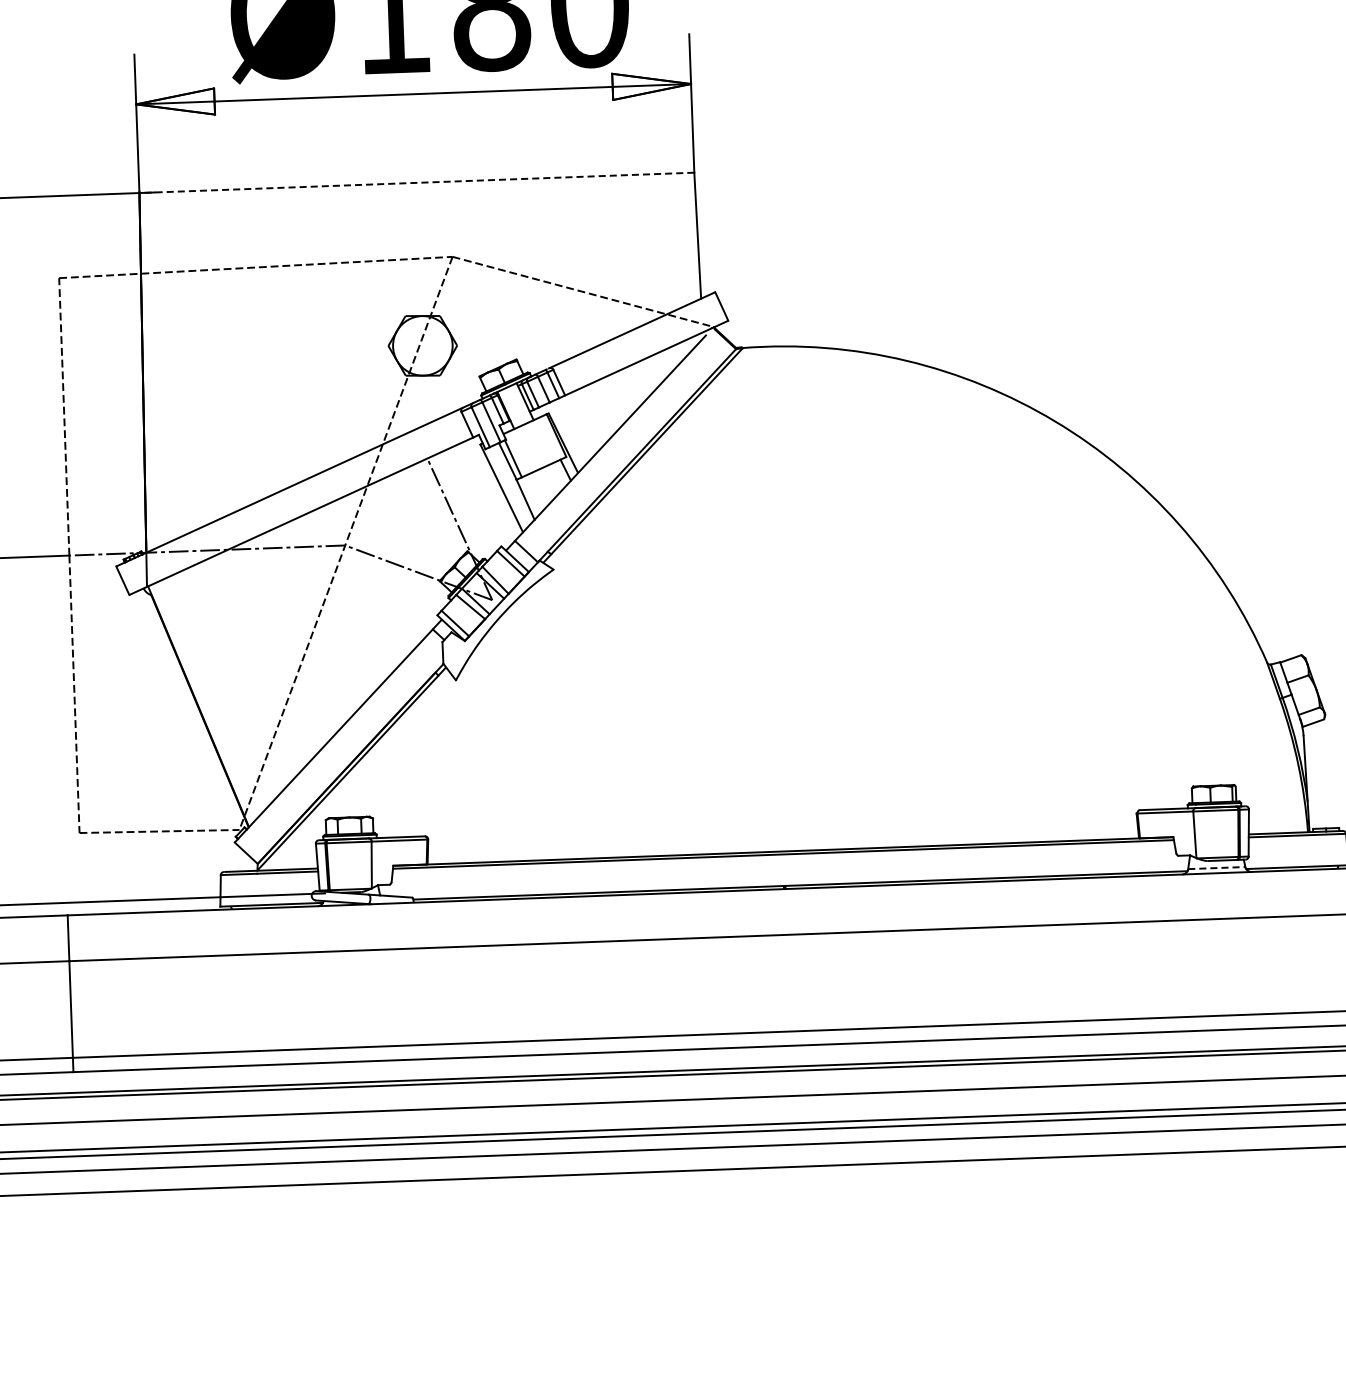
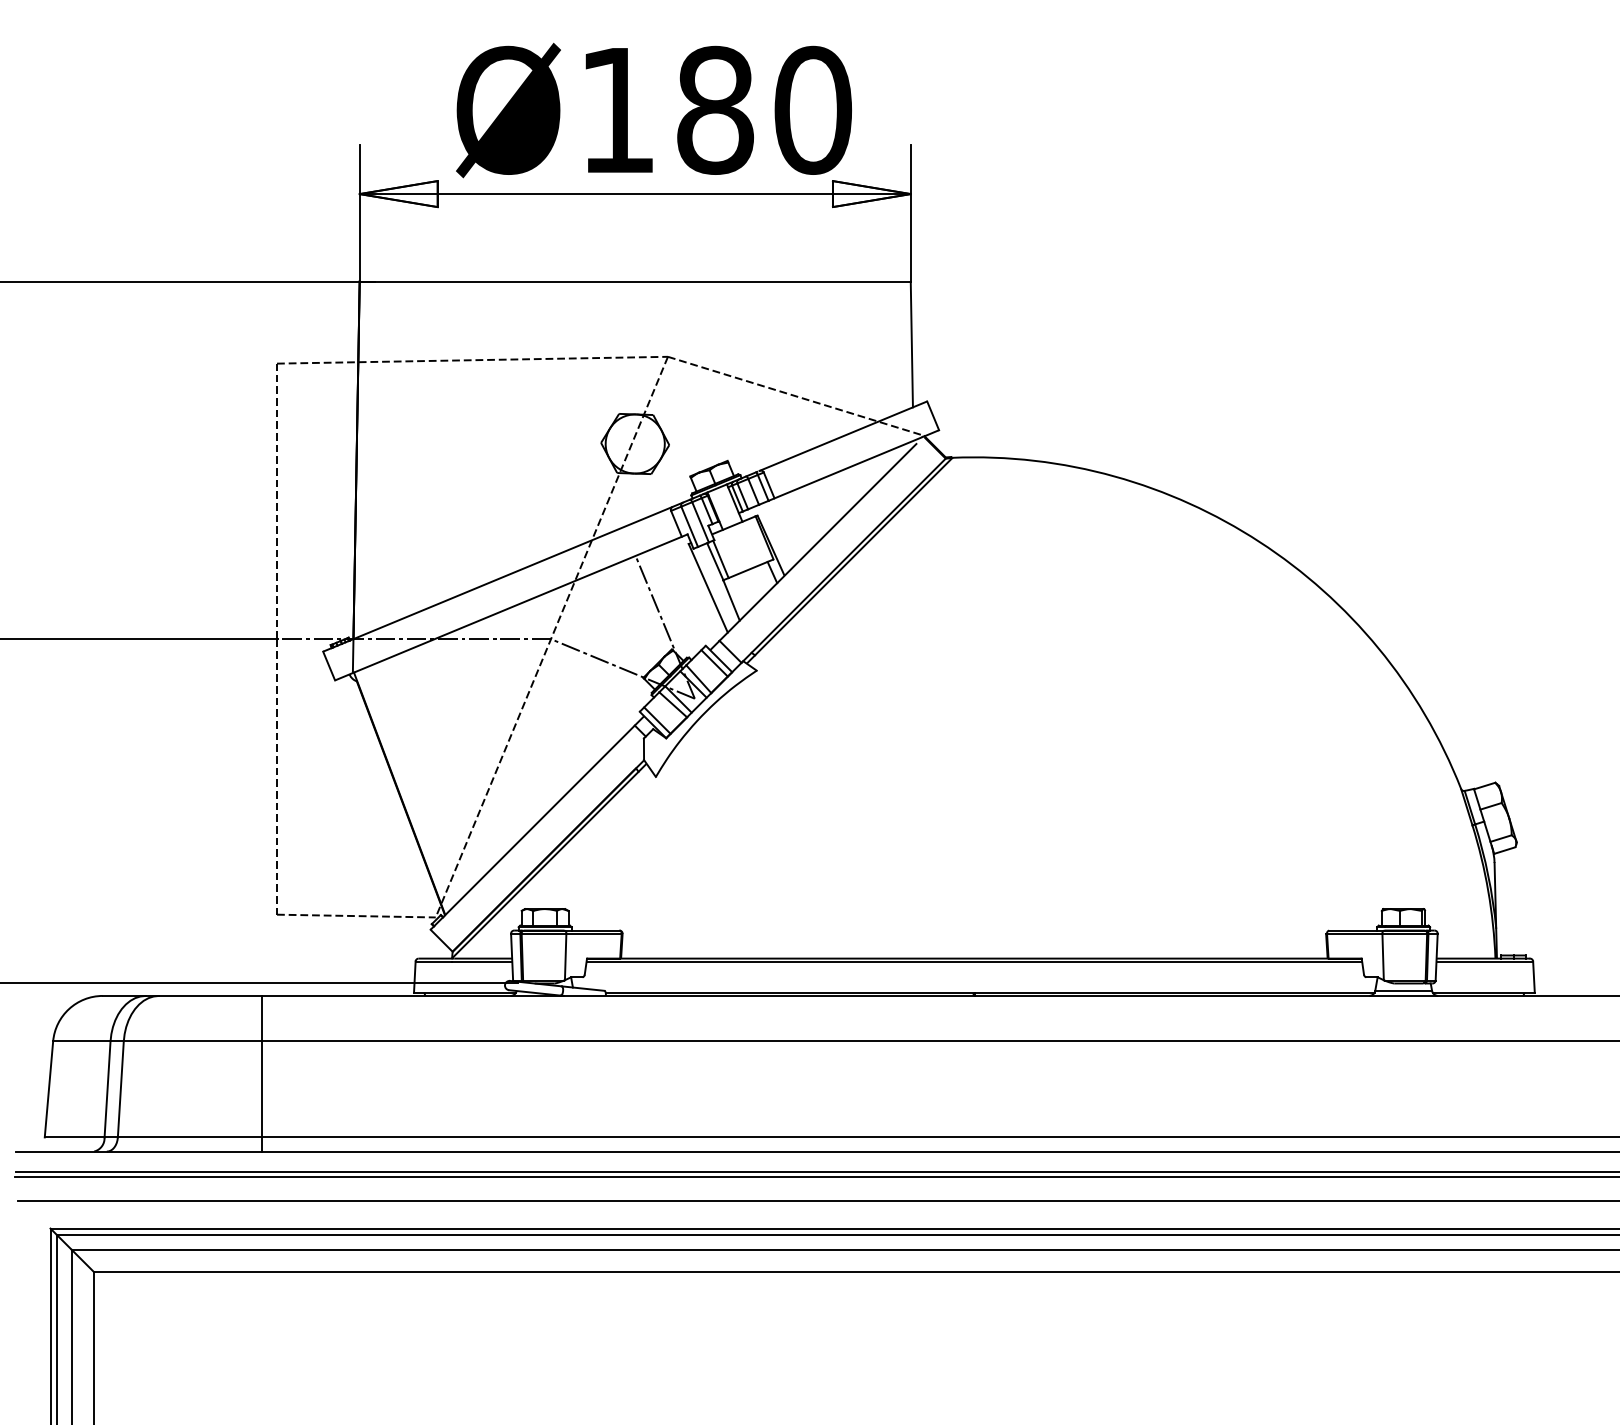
line: (417, 183) -> (635, 282), dashed -> solid
line: (1217, 867) -> (1404, 990), dashed -> solid

